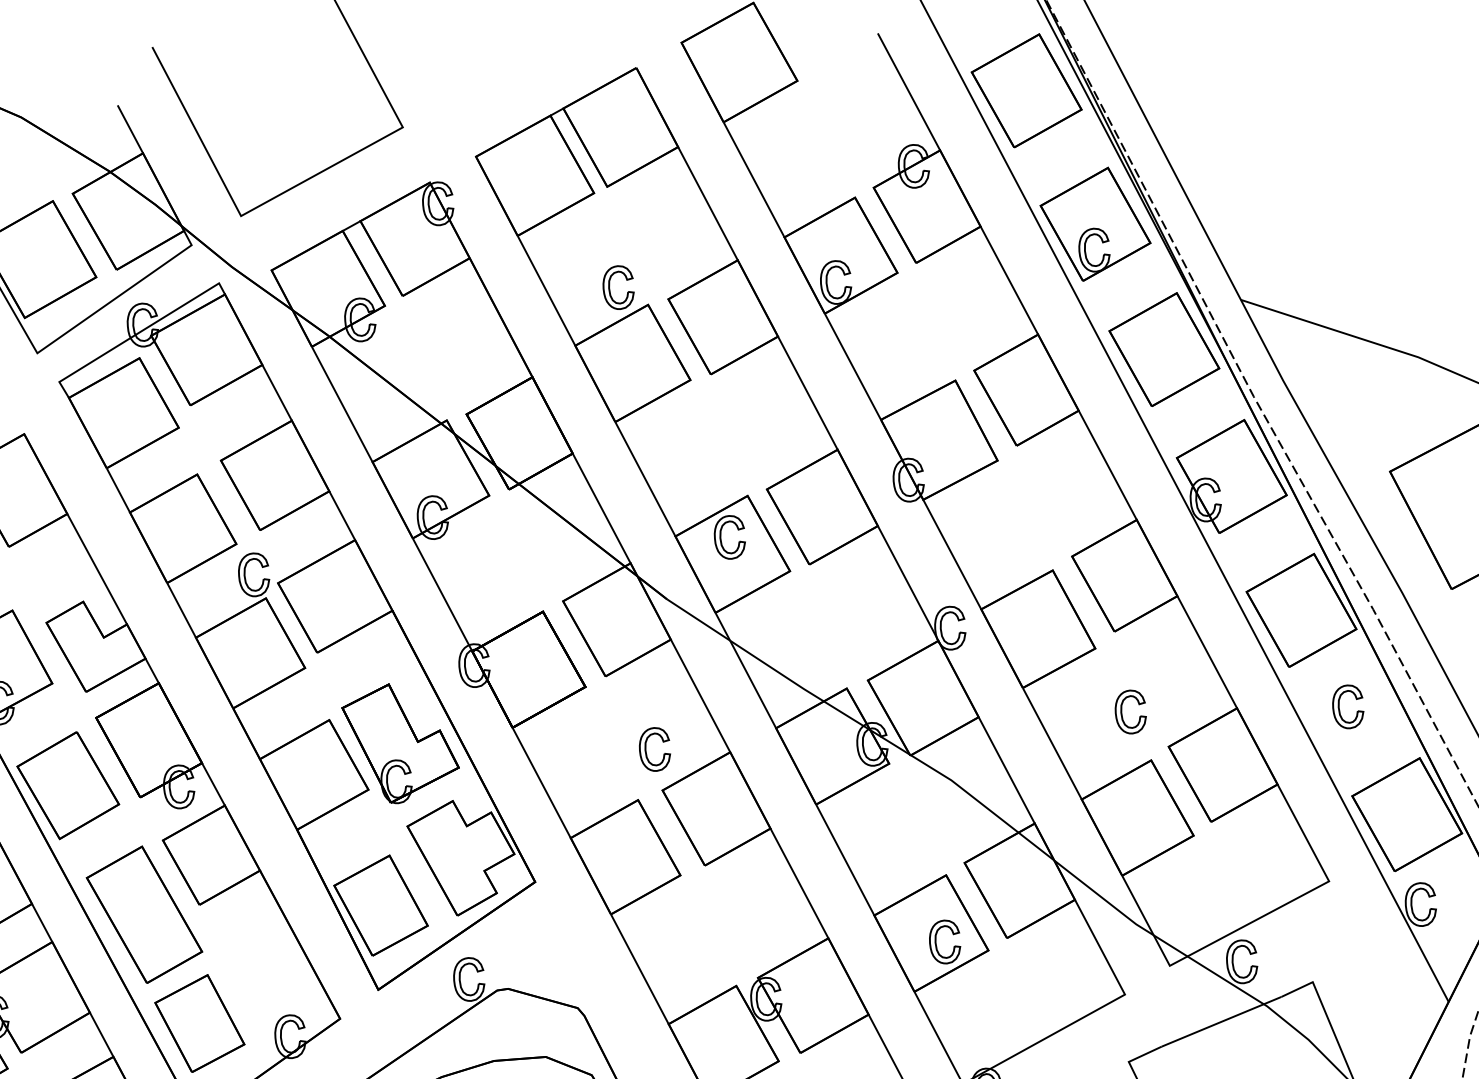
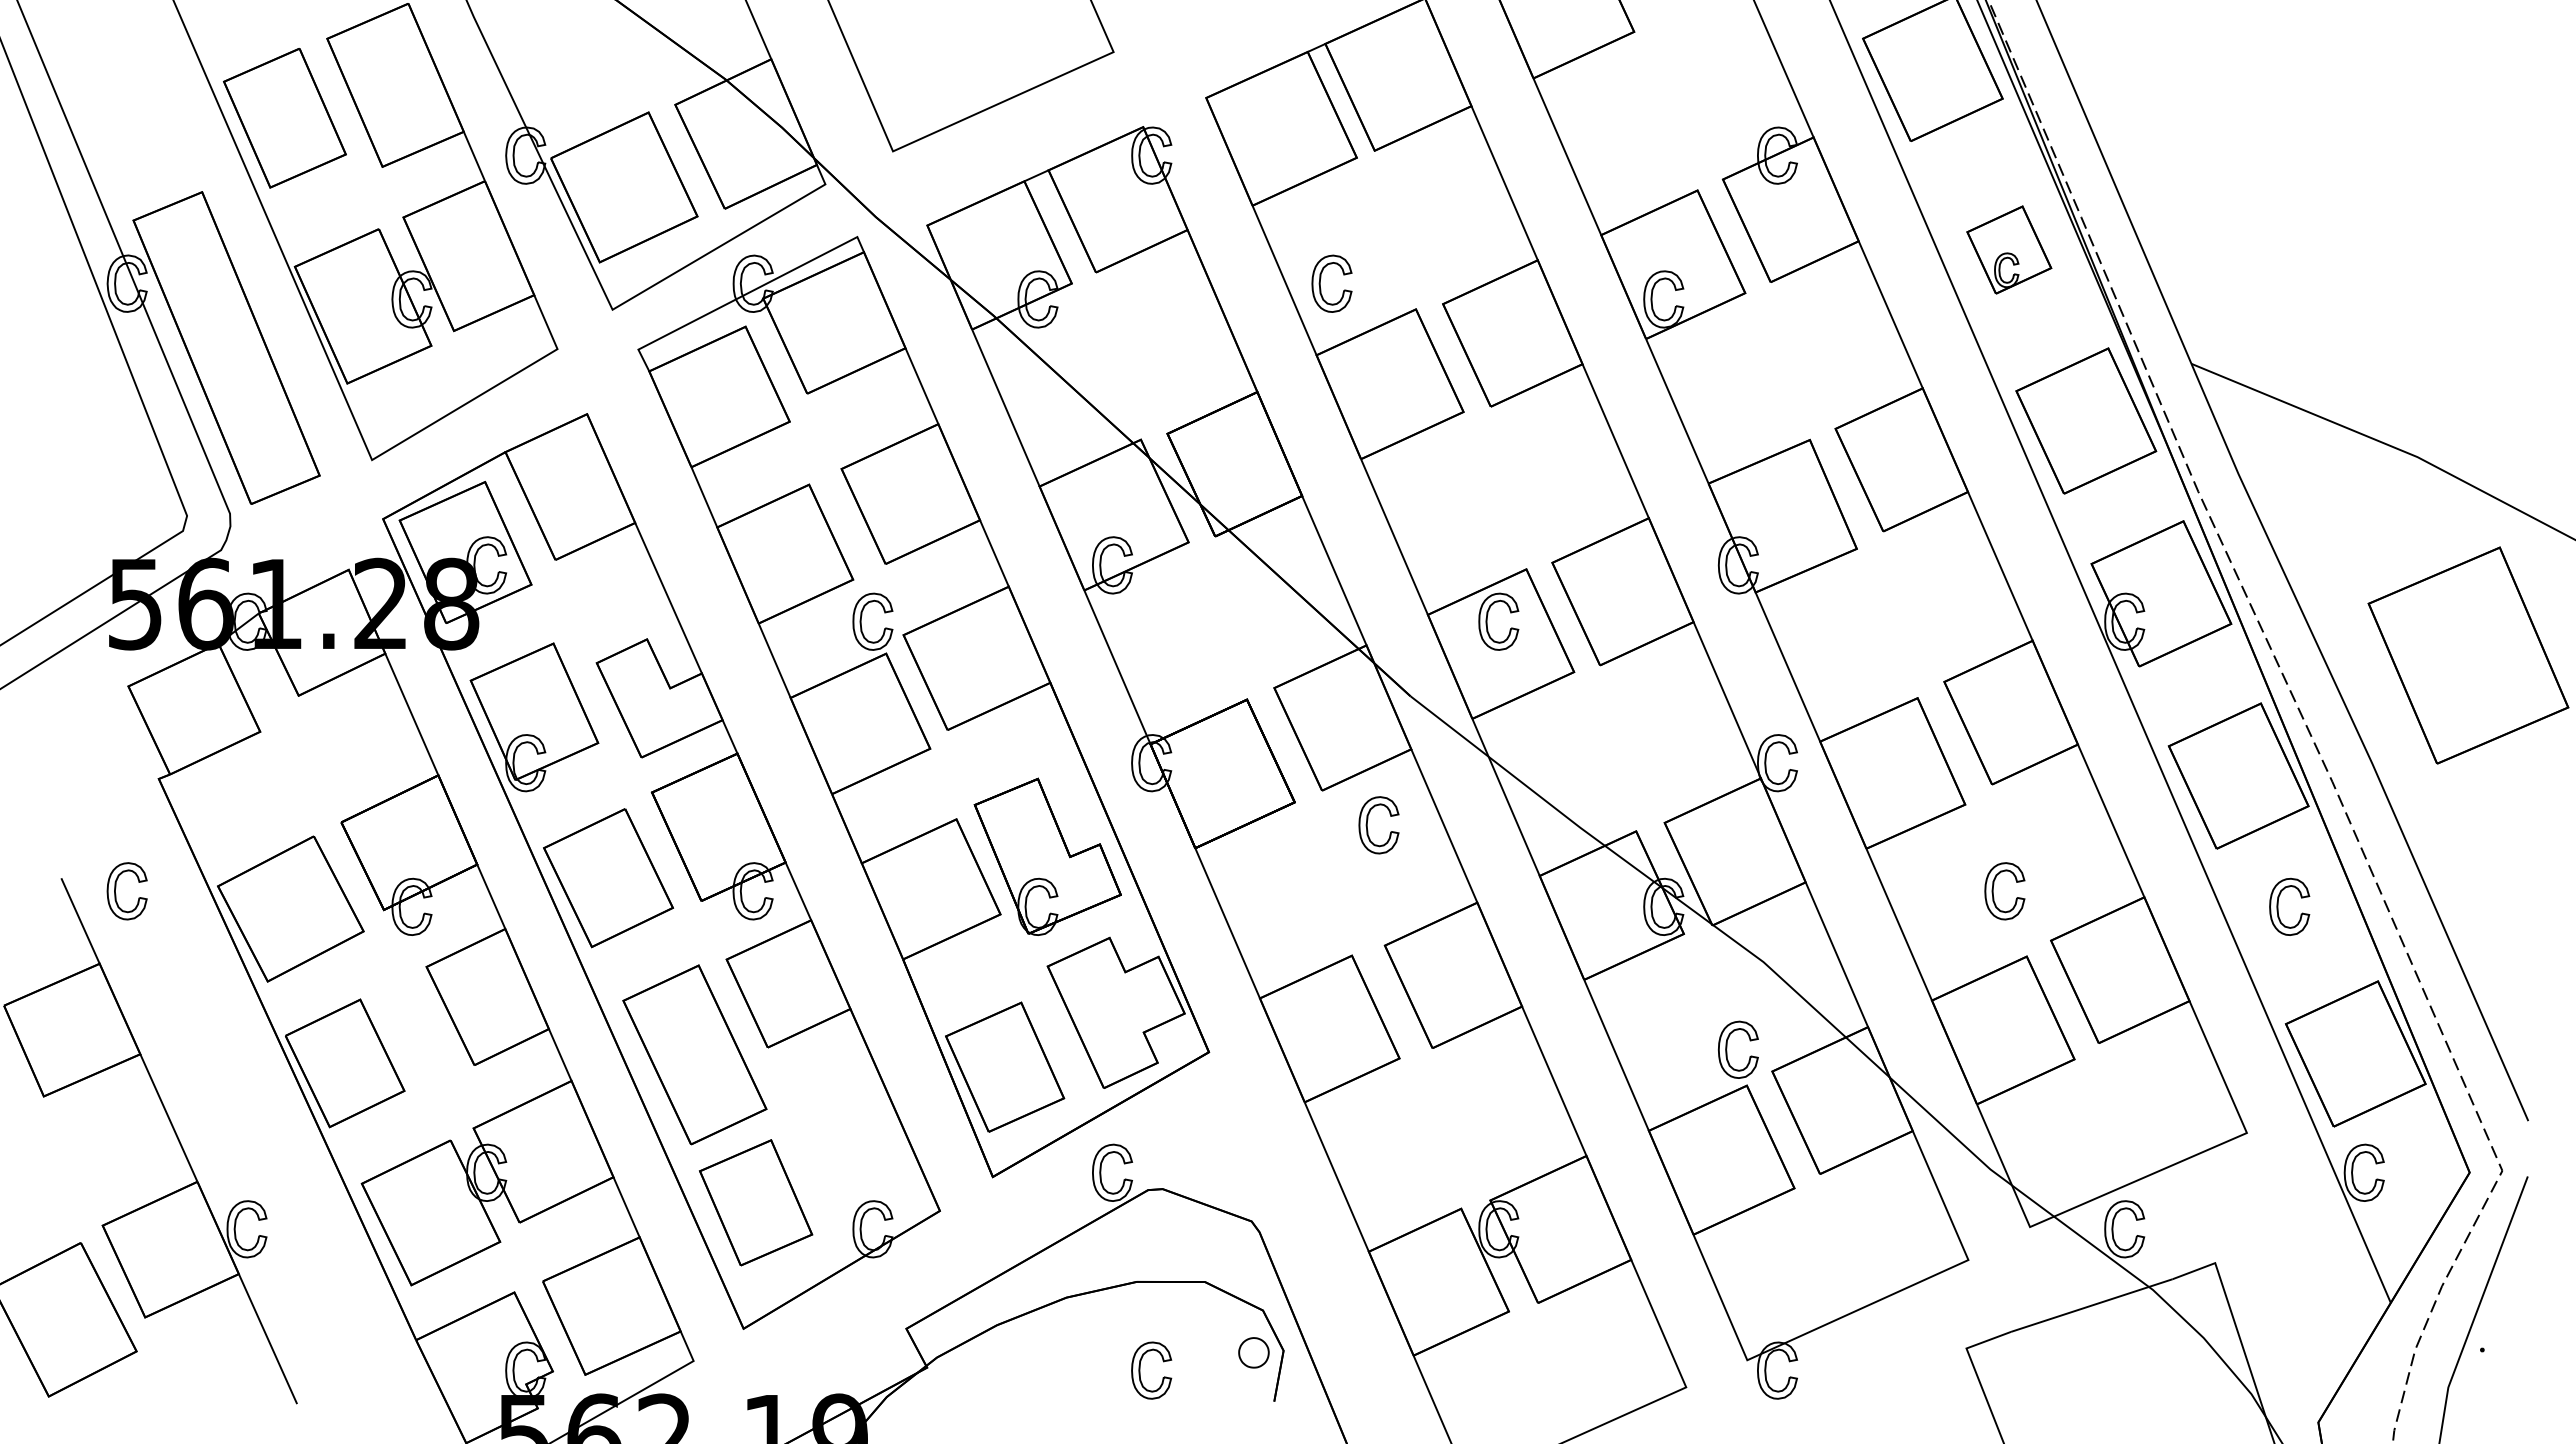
part: (1095, 223) -> (2009, 249), size x0.6
part: (609, 288) -> (1320, 283), moved
part: (646, 750) -> (1367, 825), moved
part: (936, 941) -> (1727, 1048), moved

